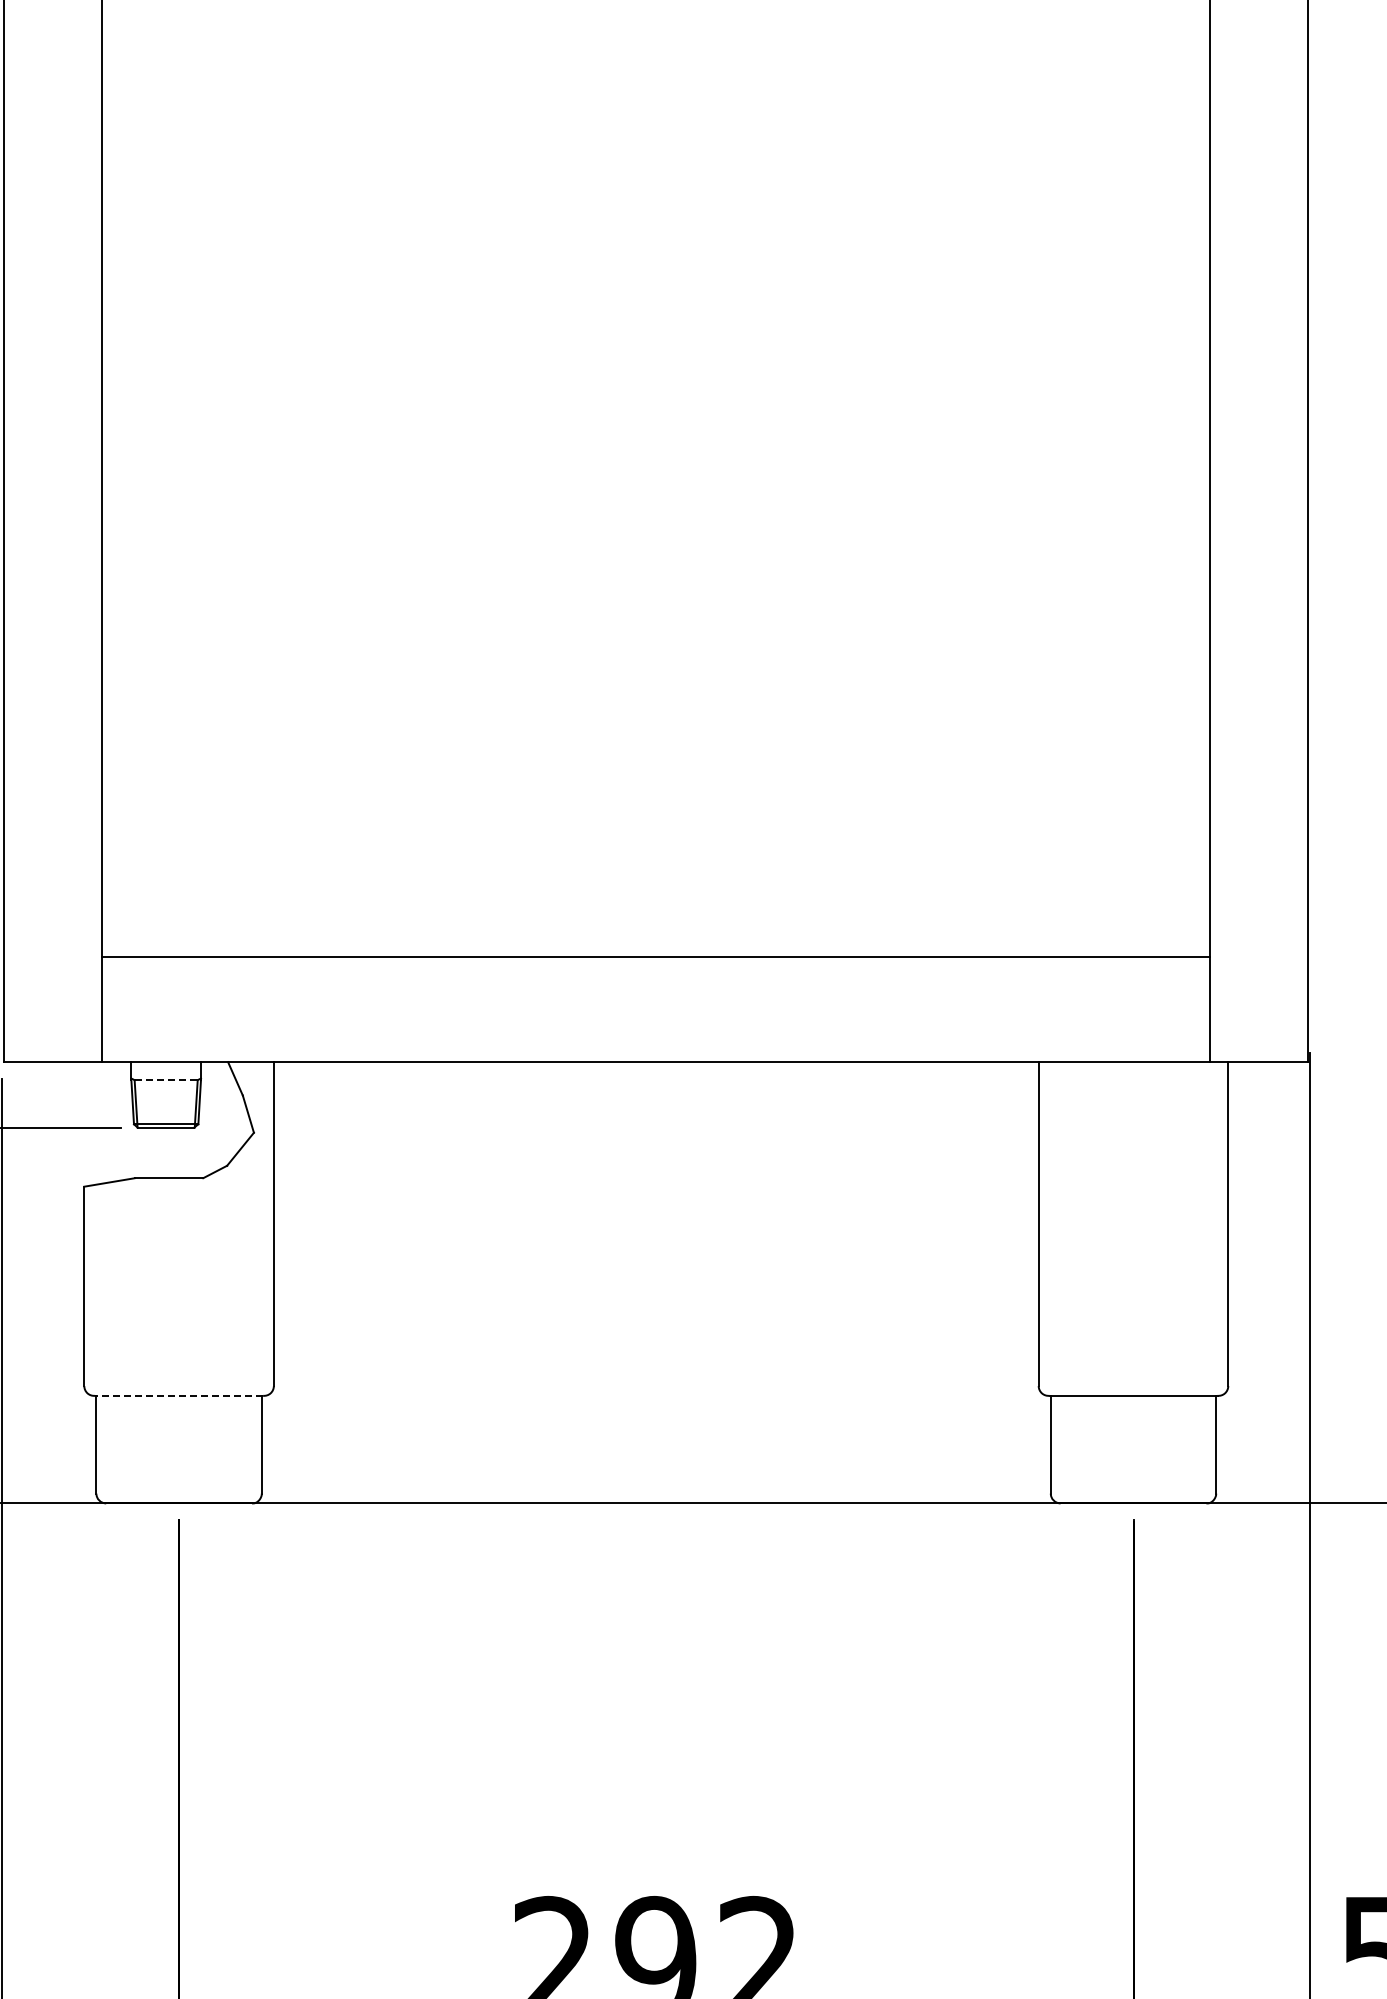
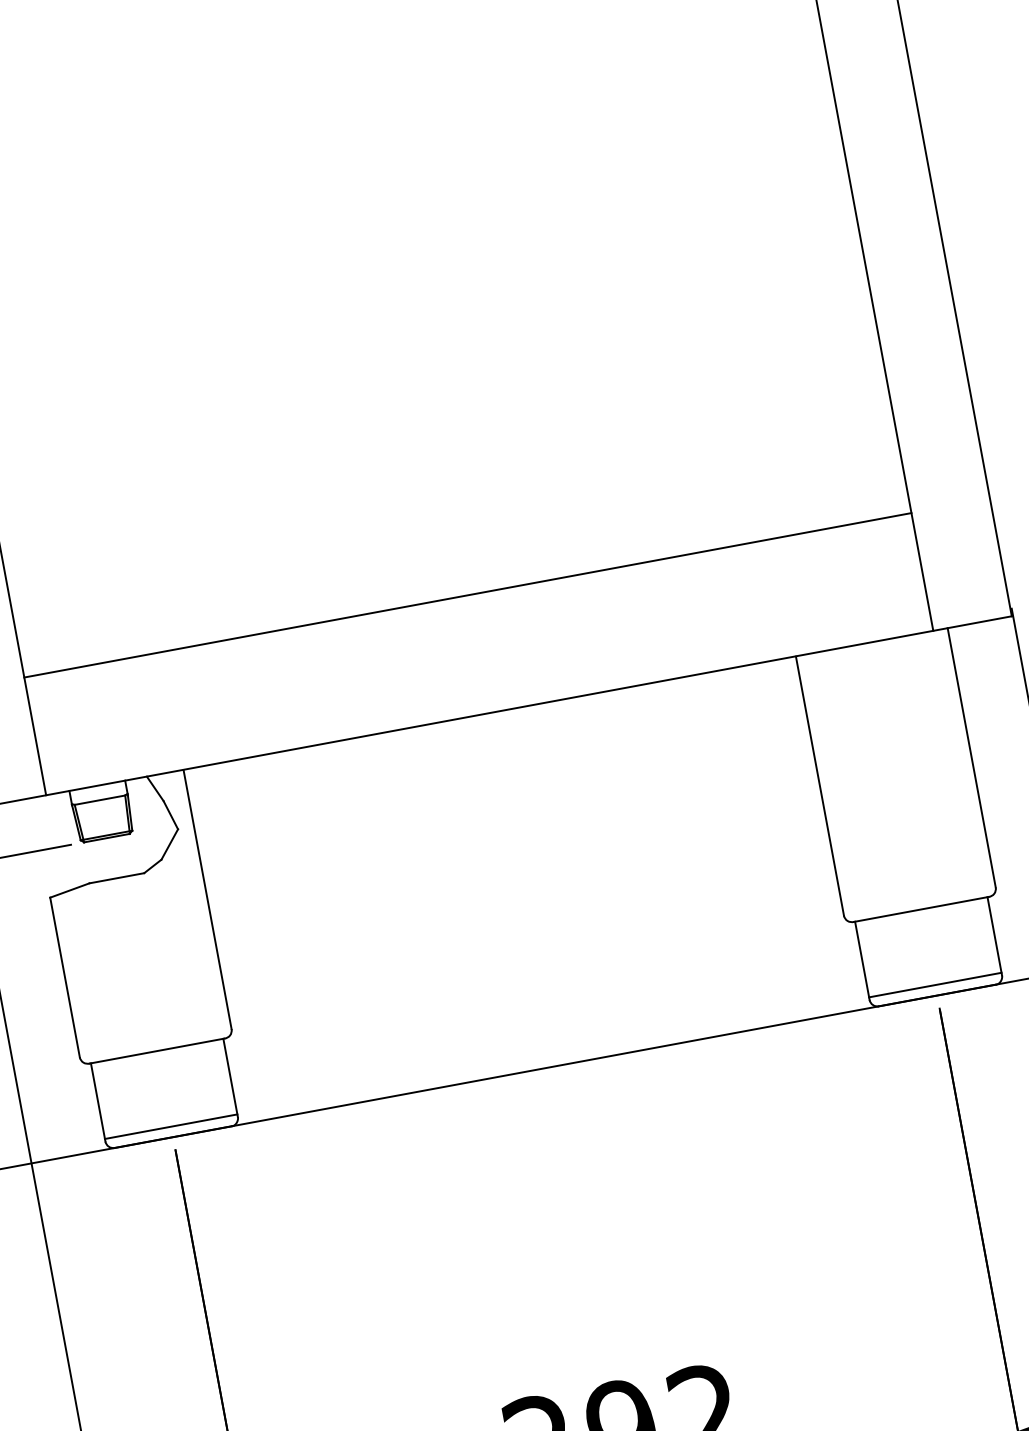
line: (656, 957) -> (468, 595), moved
line: (166, 1080) -> (100, 800), dashed -> solid
line: (179, 1395) -> (157, 1050), dashed -> solid
line: (178, 1490) -> (170, 1126), added
line: (1133, 1490) -> (935, 985), added

